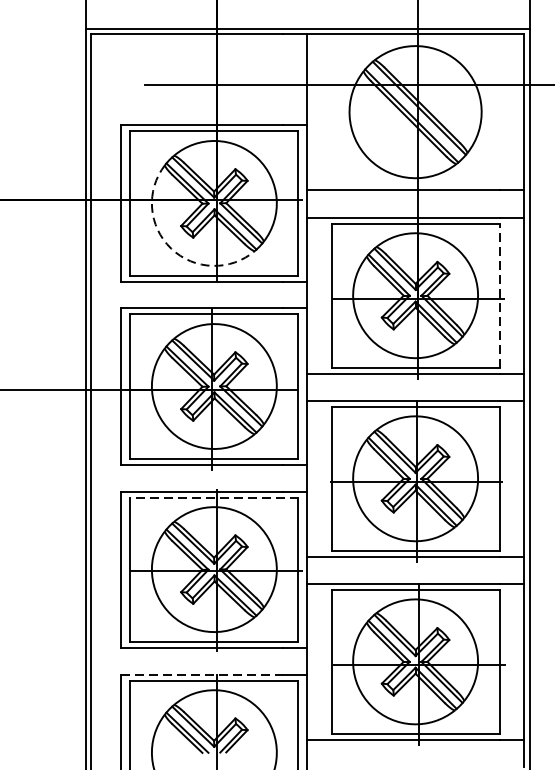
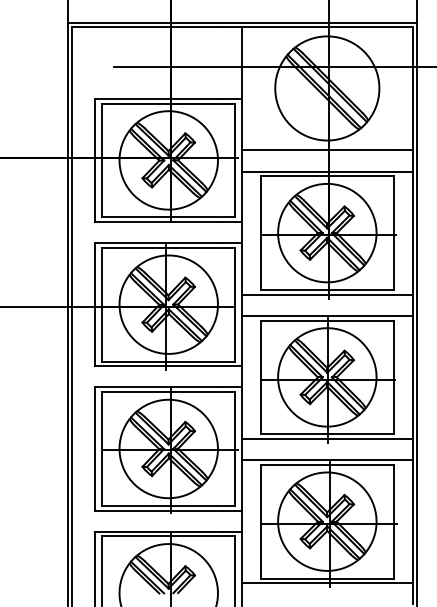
arc: (170, 249) -> (134, 196), dashed -> solid
line: (499, 296) -> (393, 233), dashed -> solid
line: (214, 497) -> (168, 392), dashed -> solid
line: (202, 674) -> (159, 531), dashed -> solid

